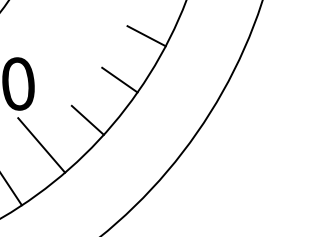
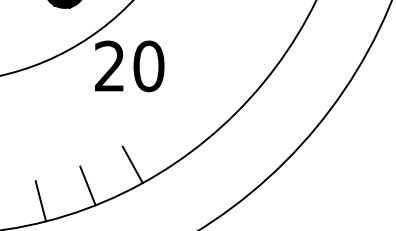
line: (146, 36) -> (275, 30), removed
line: (119, 79) -> (246, 70), removed
line: (87, 120) -> (212, 106), removed
line: (41, 145) -> (166, 127), removed

